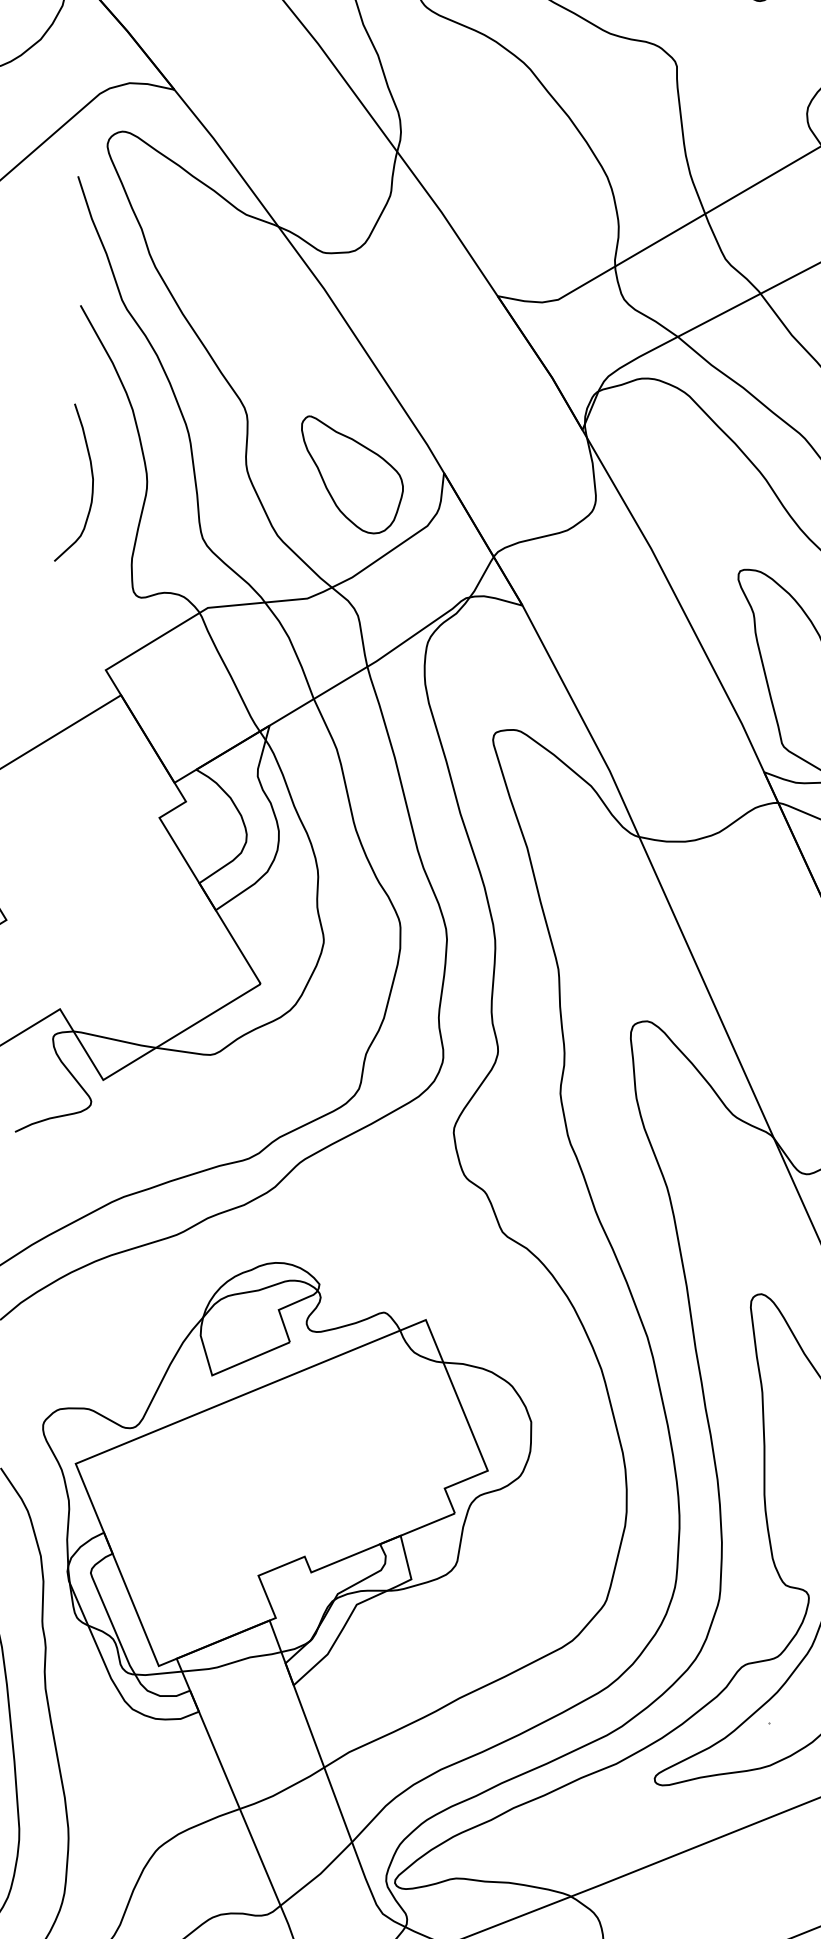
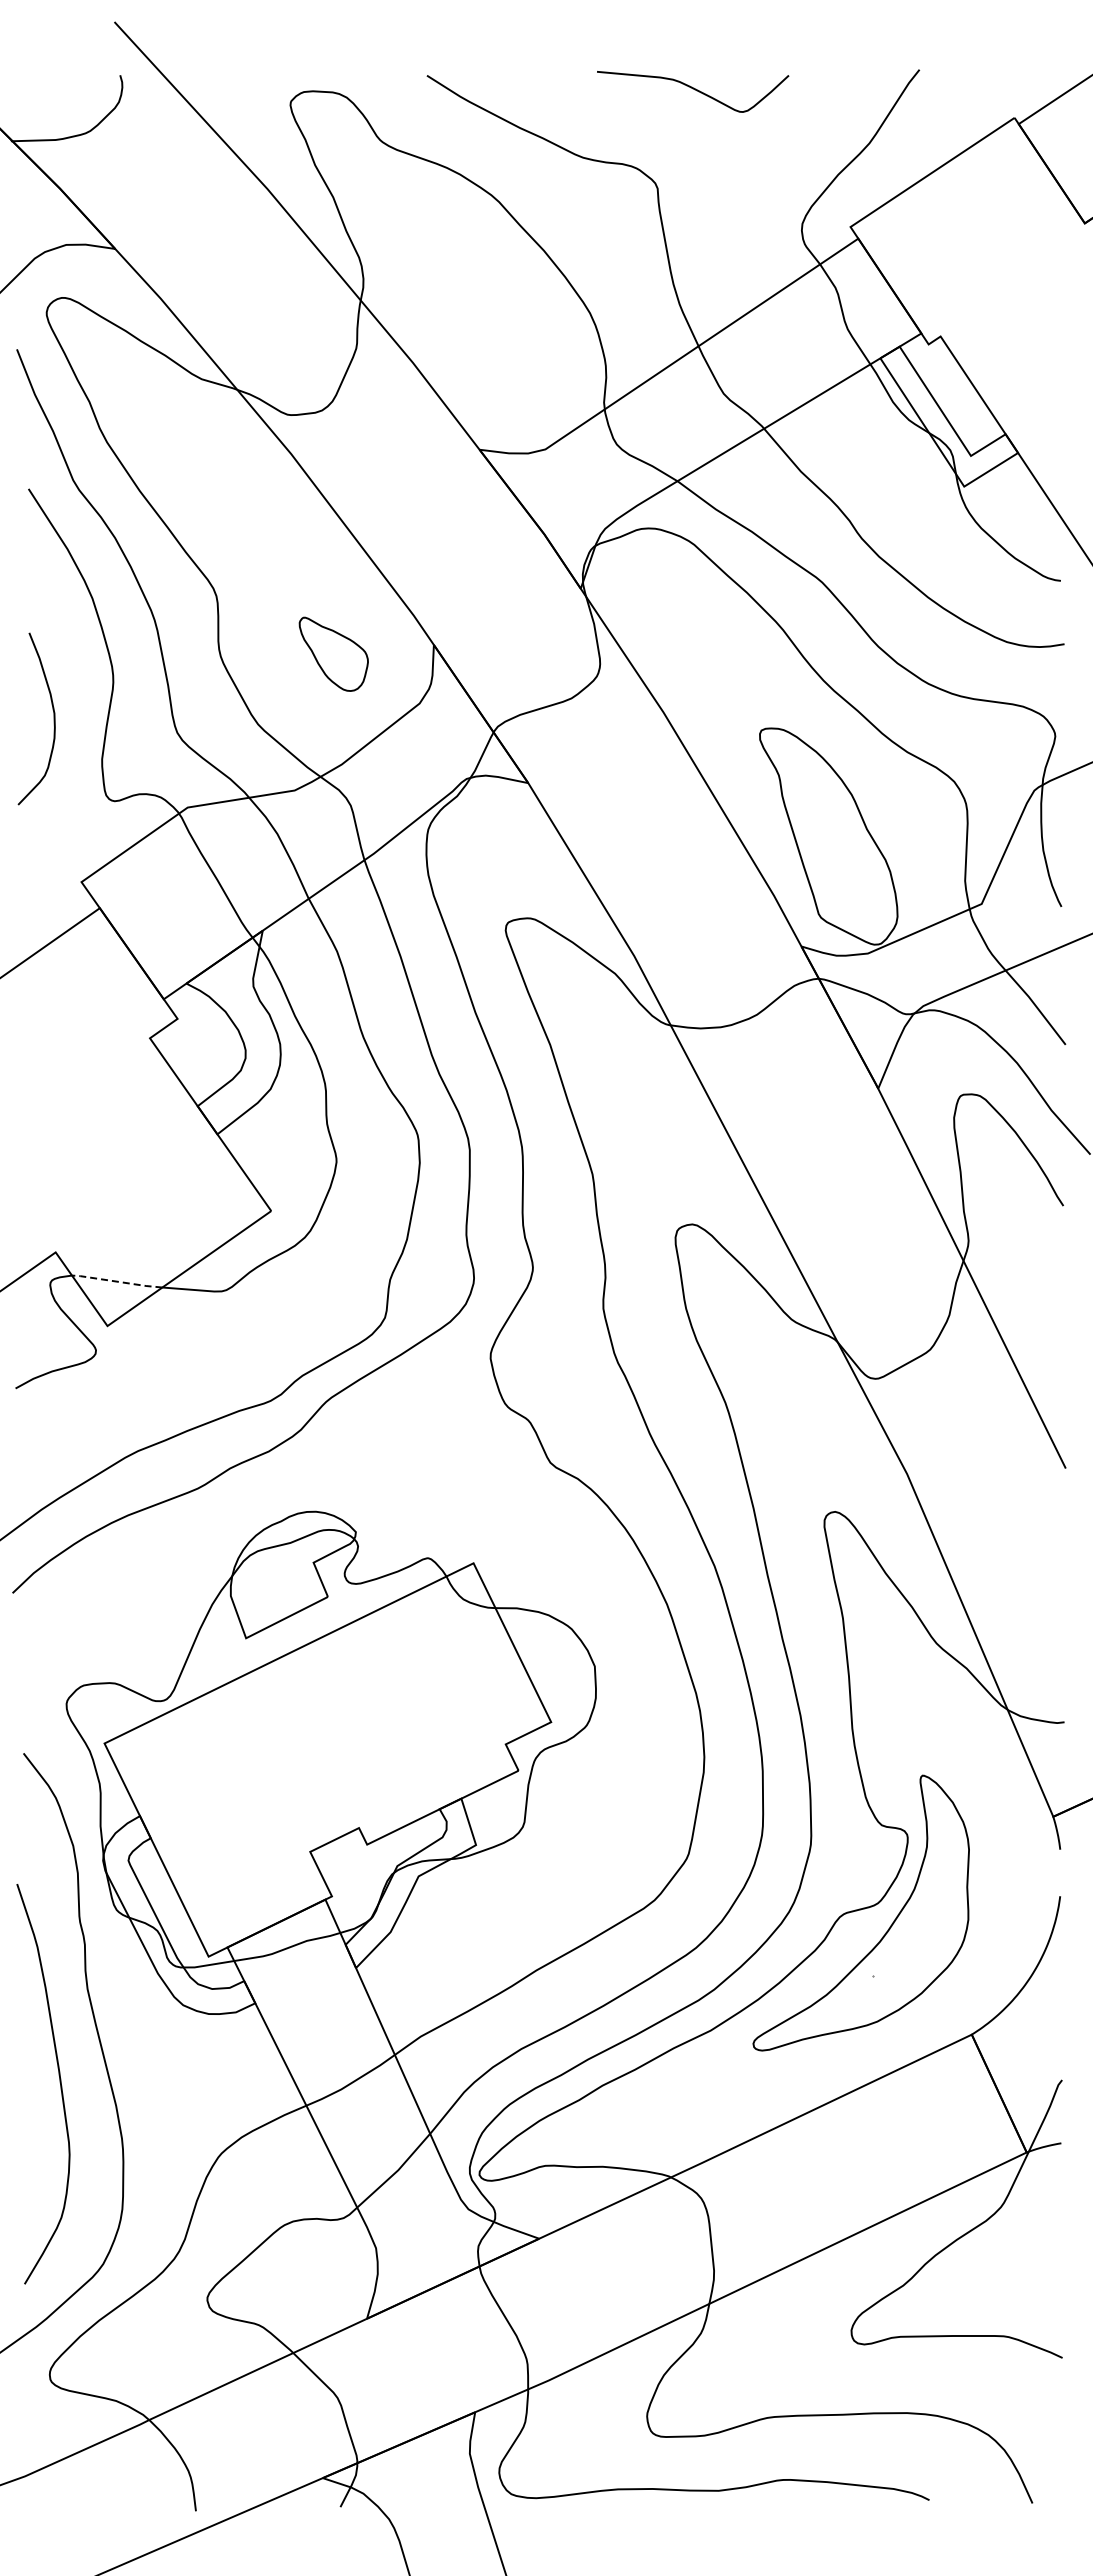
part: (351, 475) -> (333, 654), size x0.6
curve: (91, 483) -> (53, 718), moved
line: (114, 1039) -> (116, 1281), solid -> dashed

